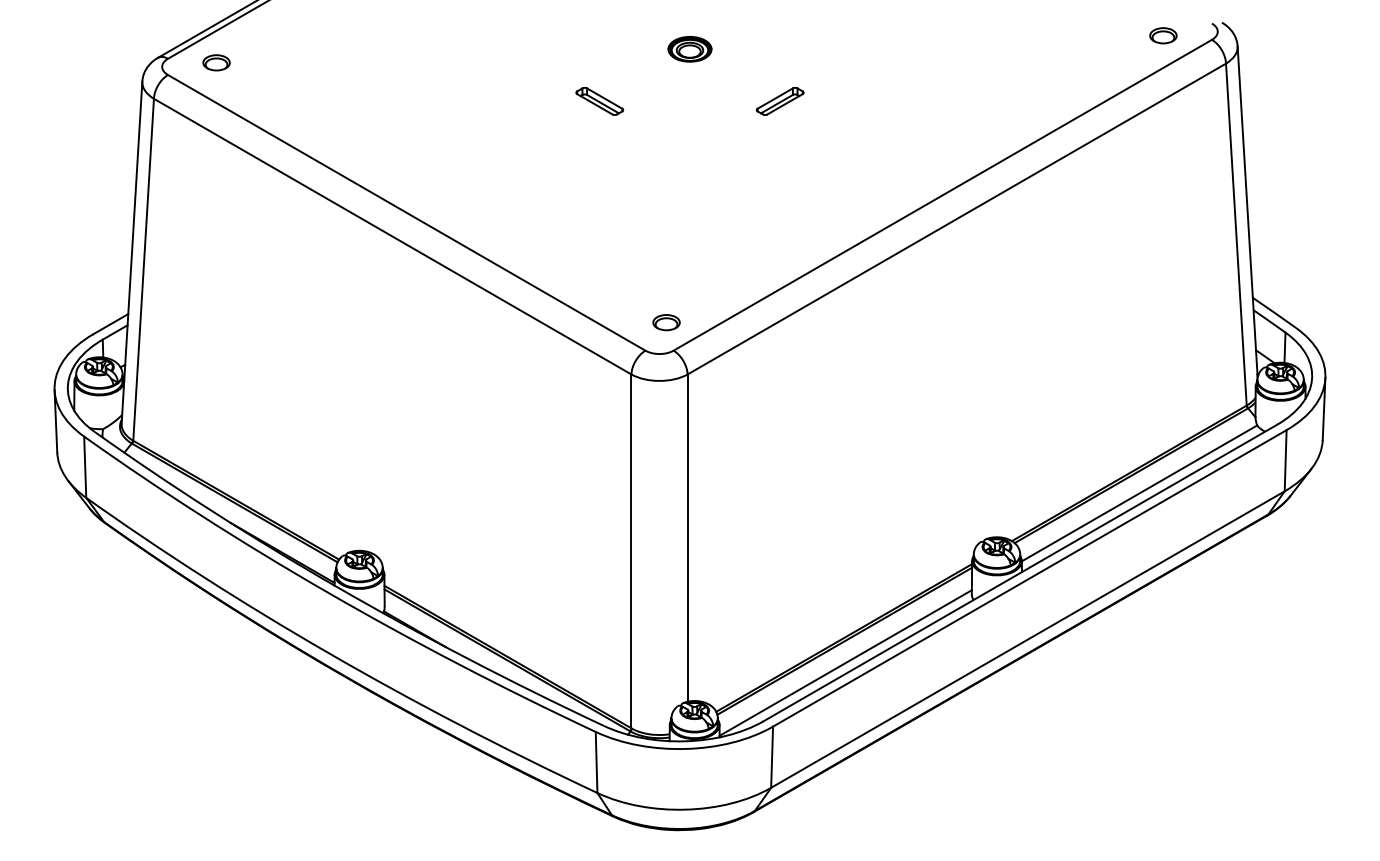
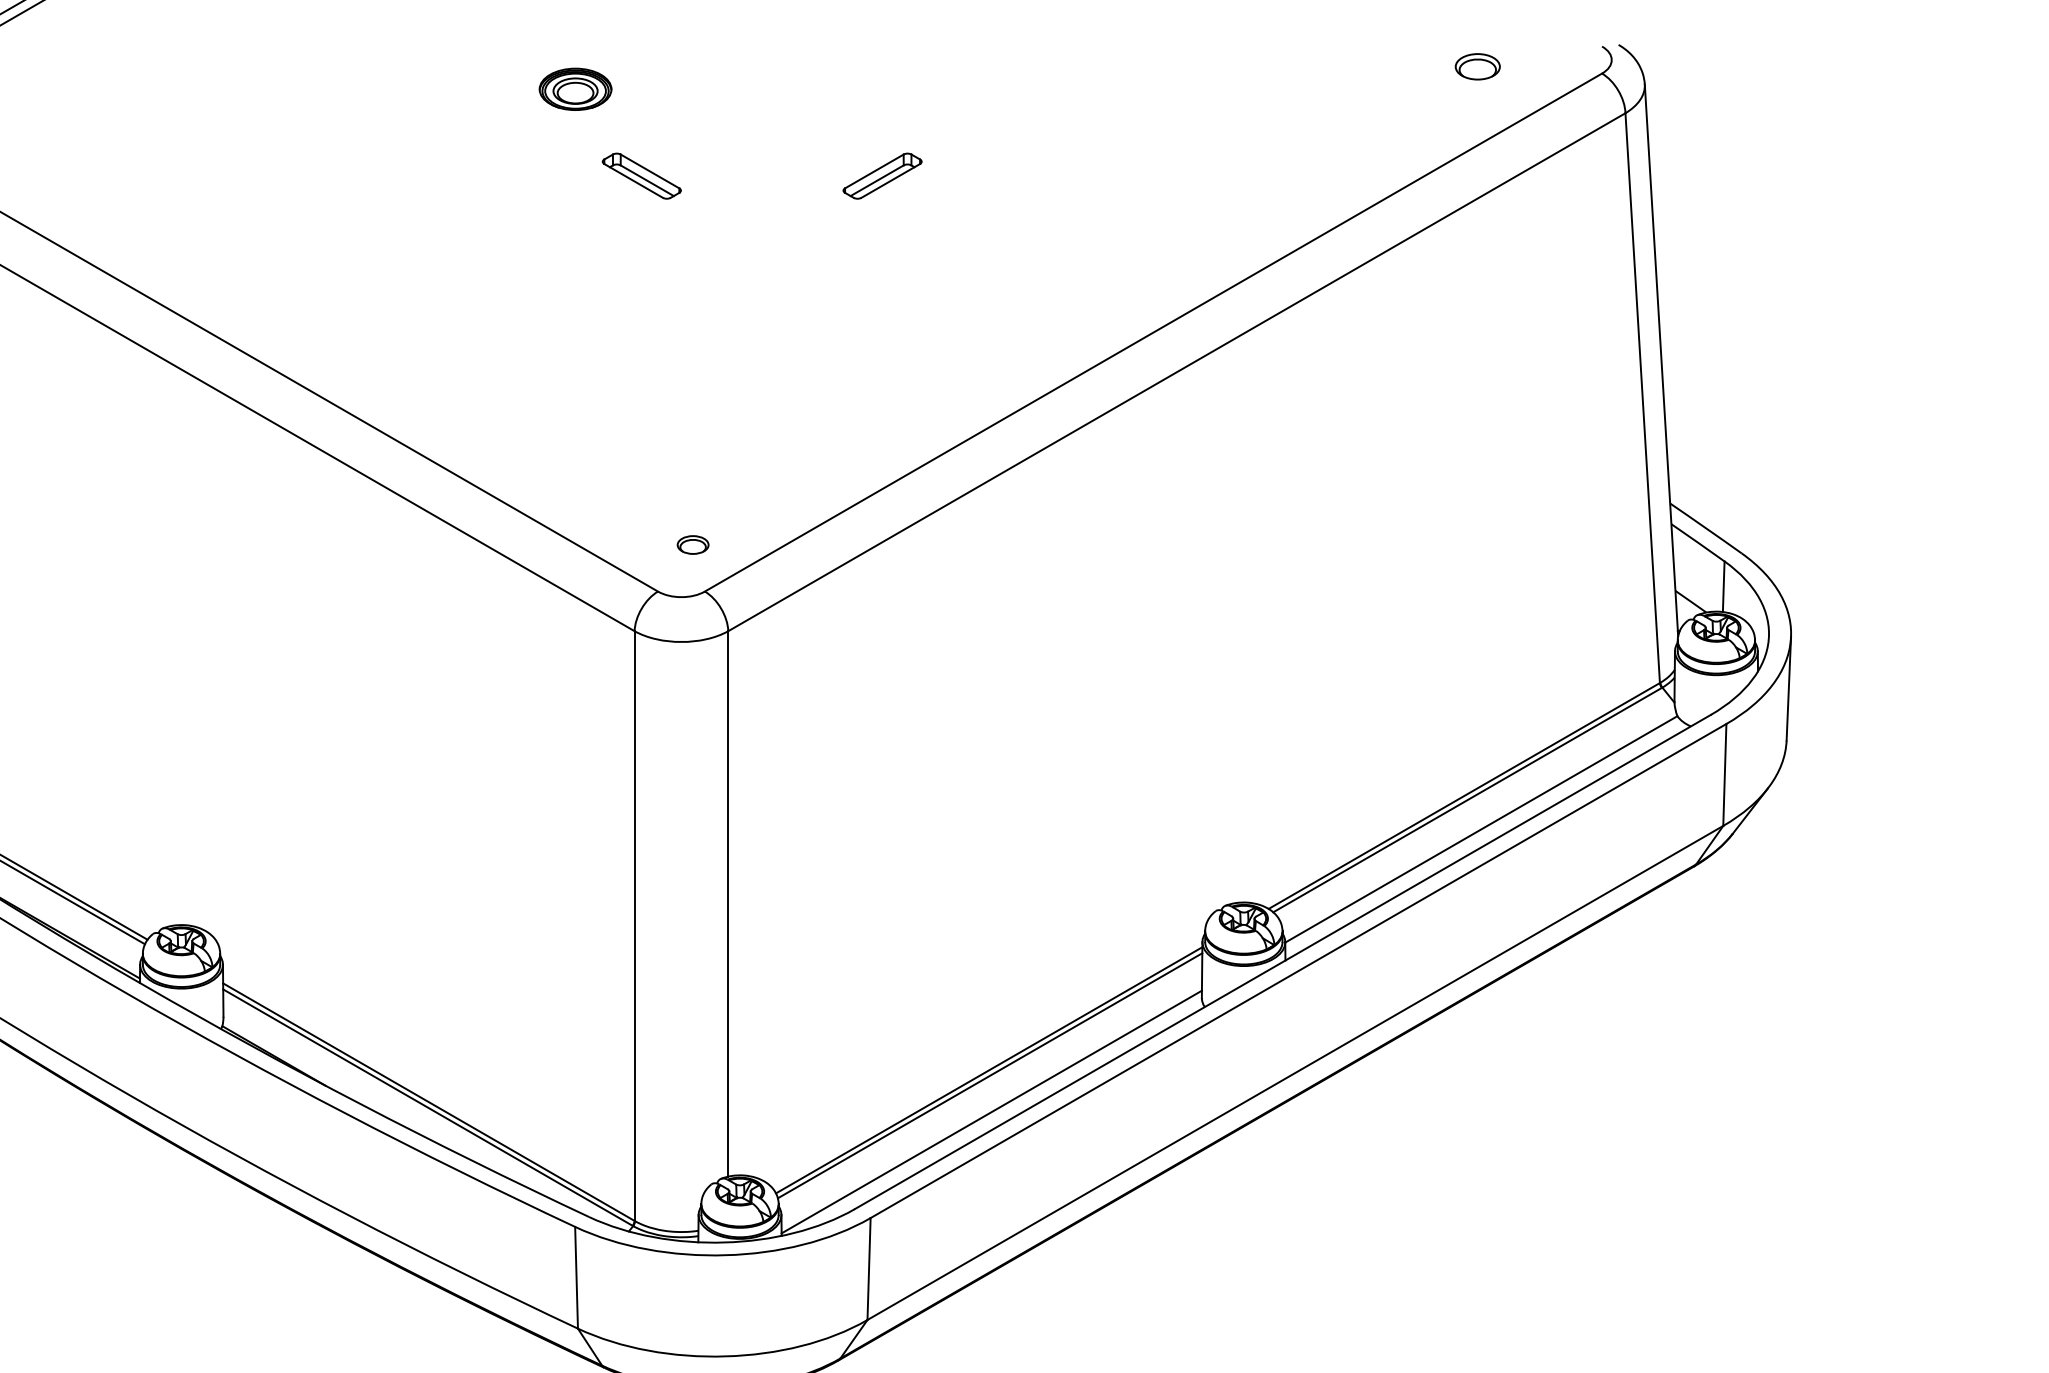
part: (1163, 35) -> (1477, 66), moved
part: (689, 49) -> (574, 89), moved
part: (599, 101) -> (641, 176), moved
part: (666, 322) -> (693, 544), size x0.7

